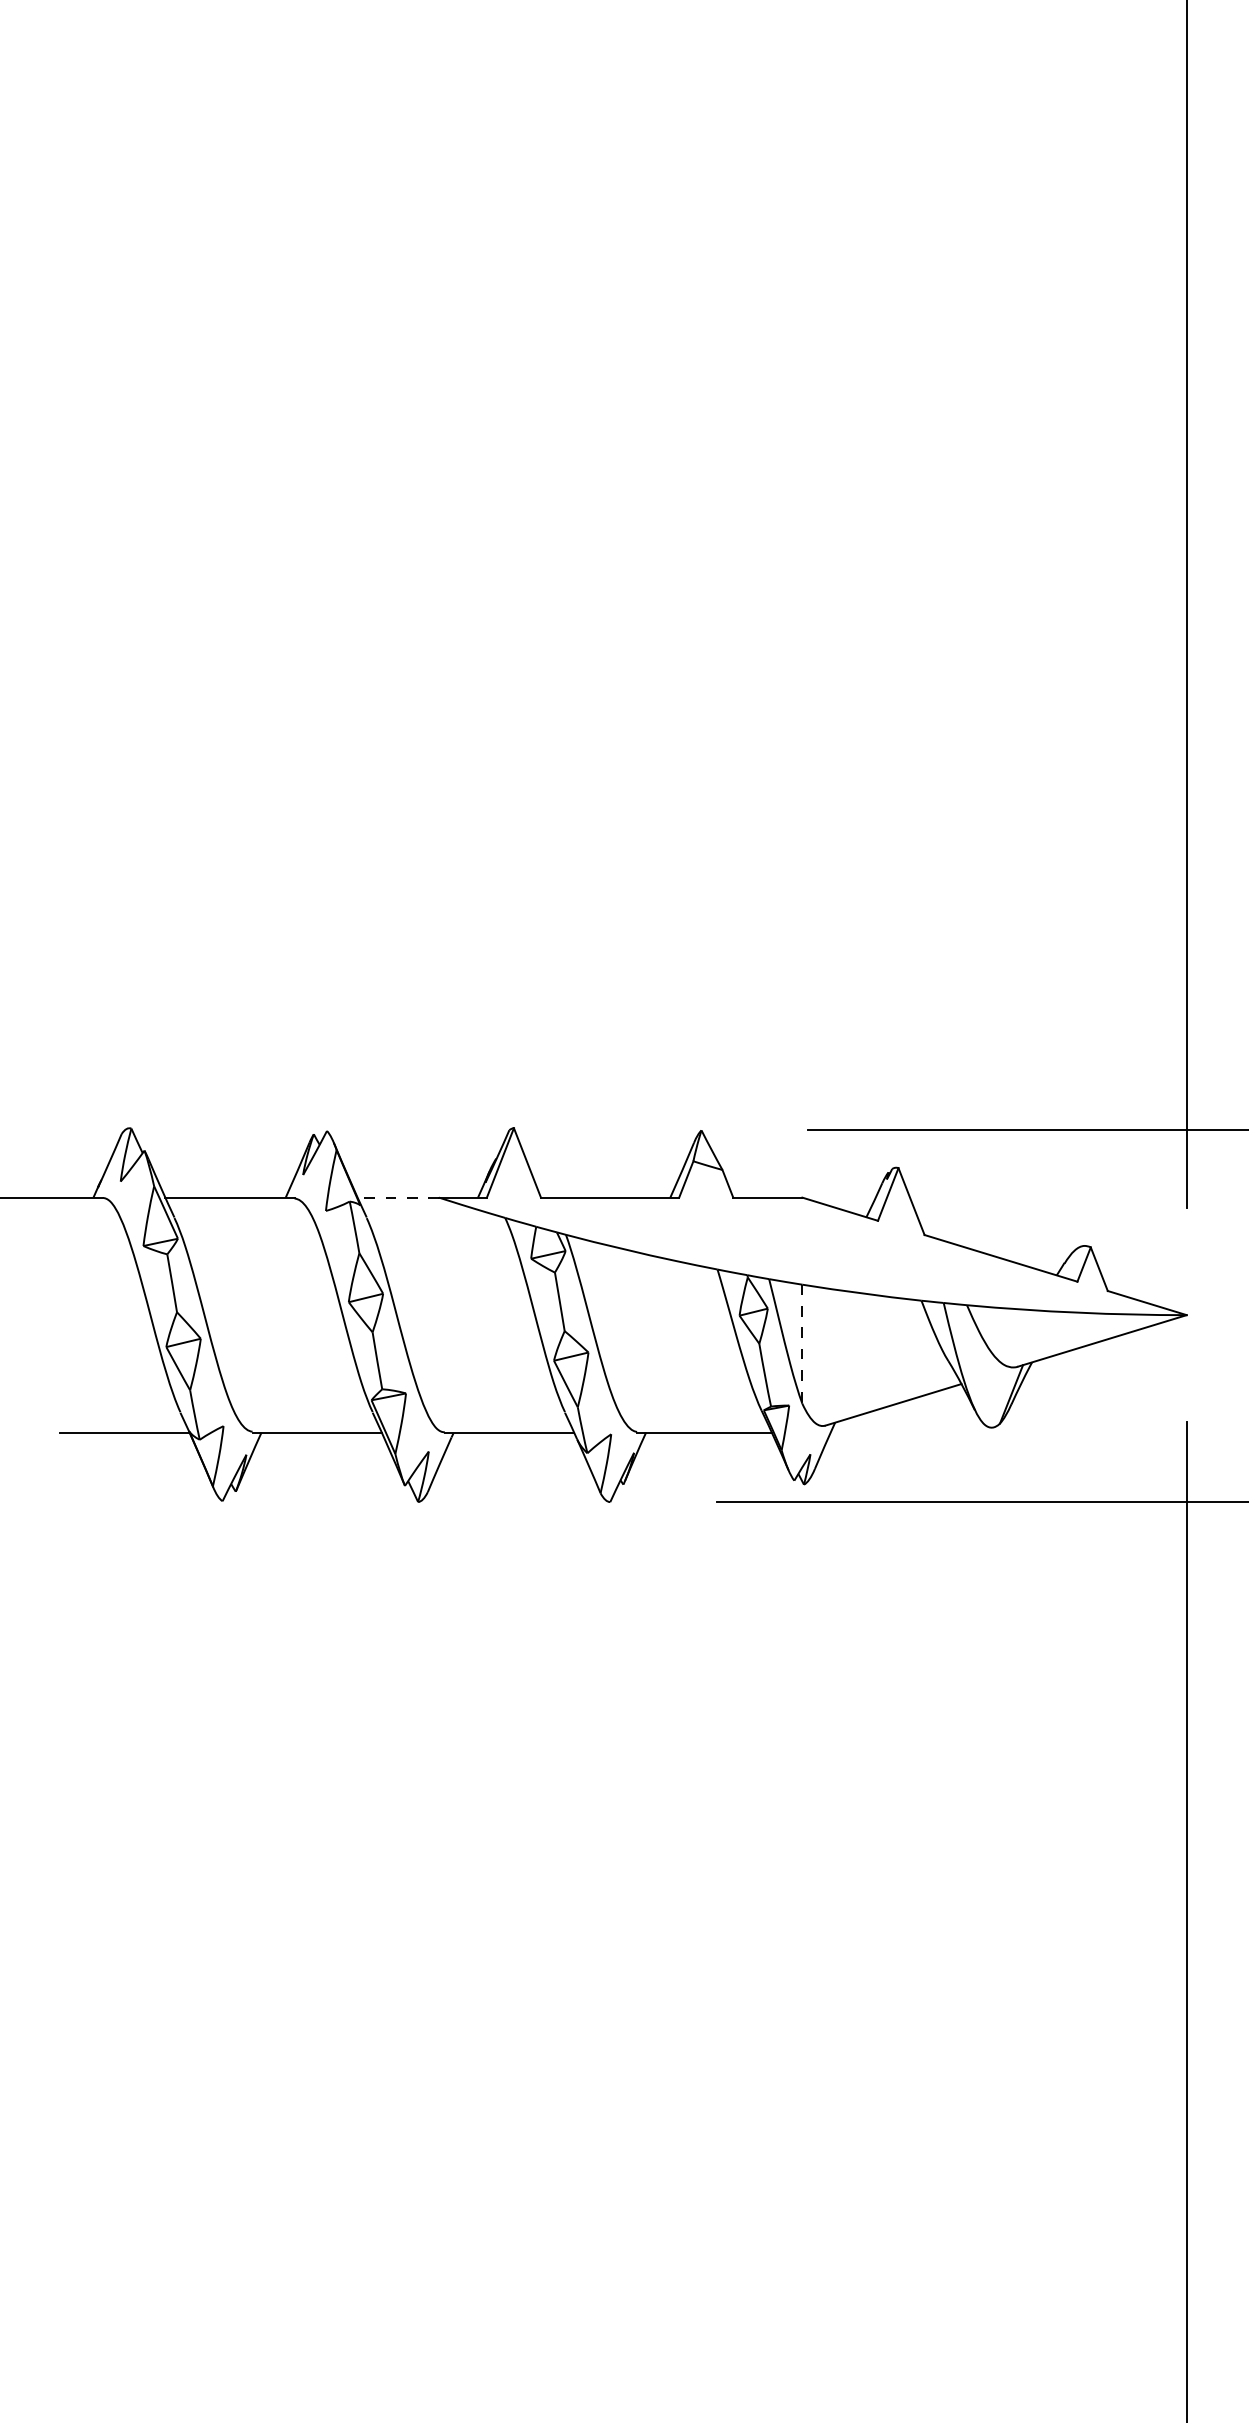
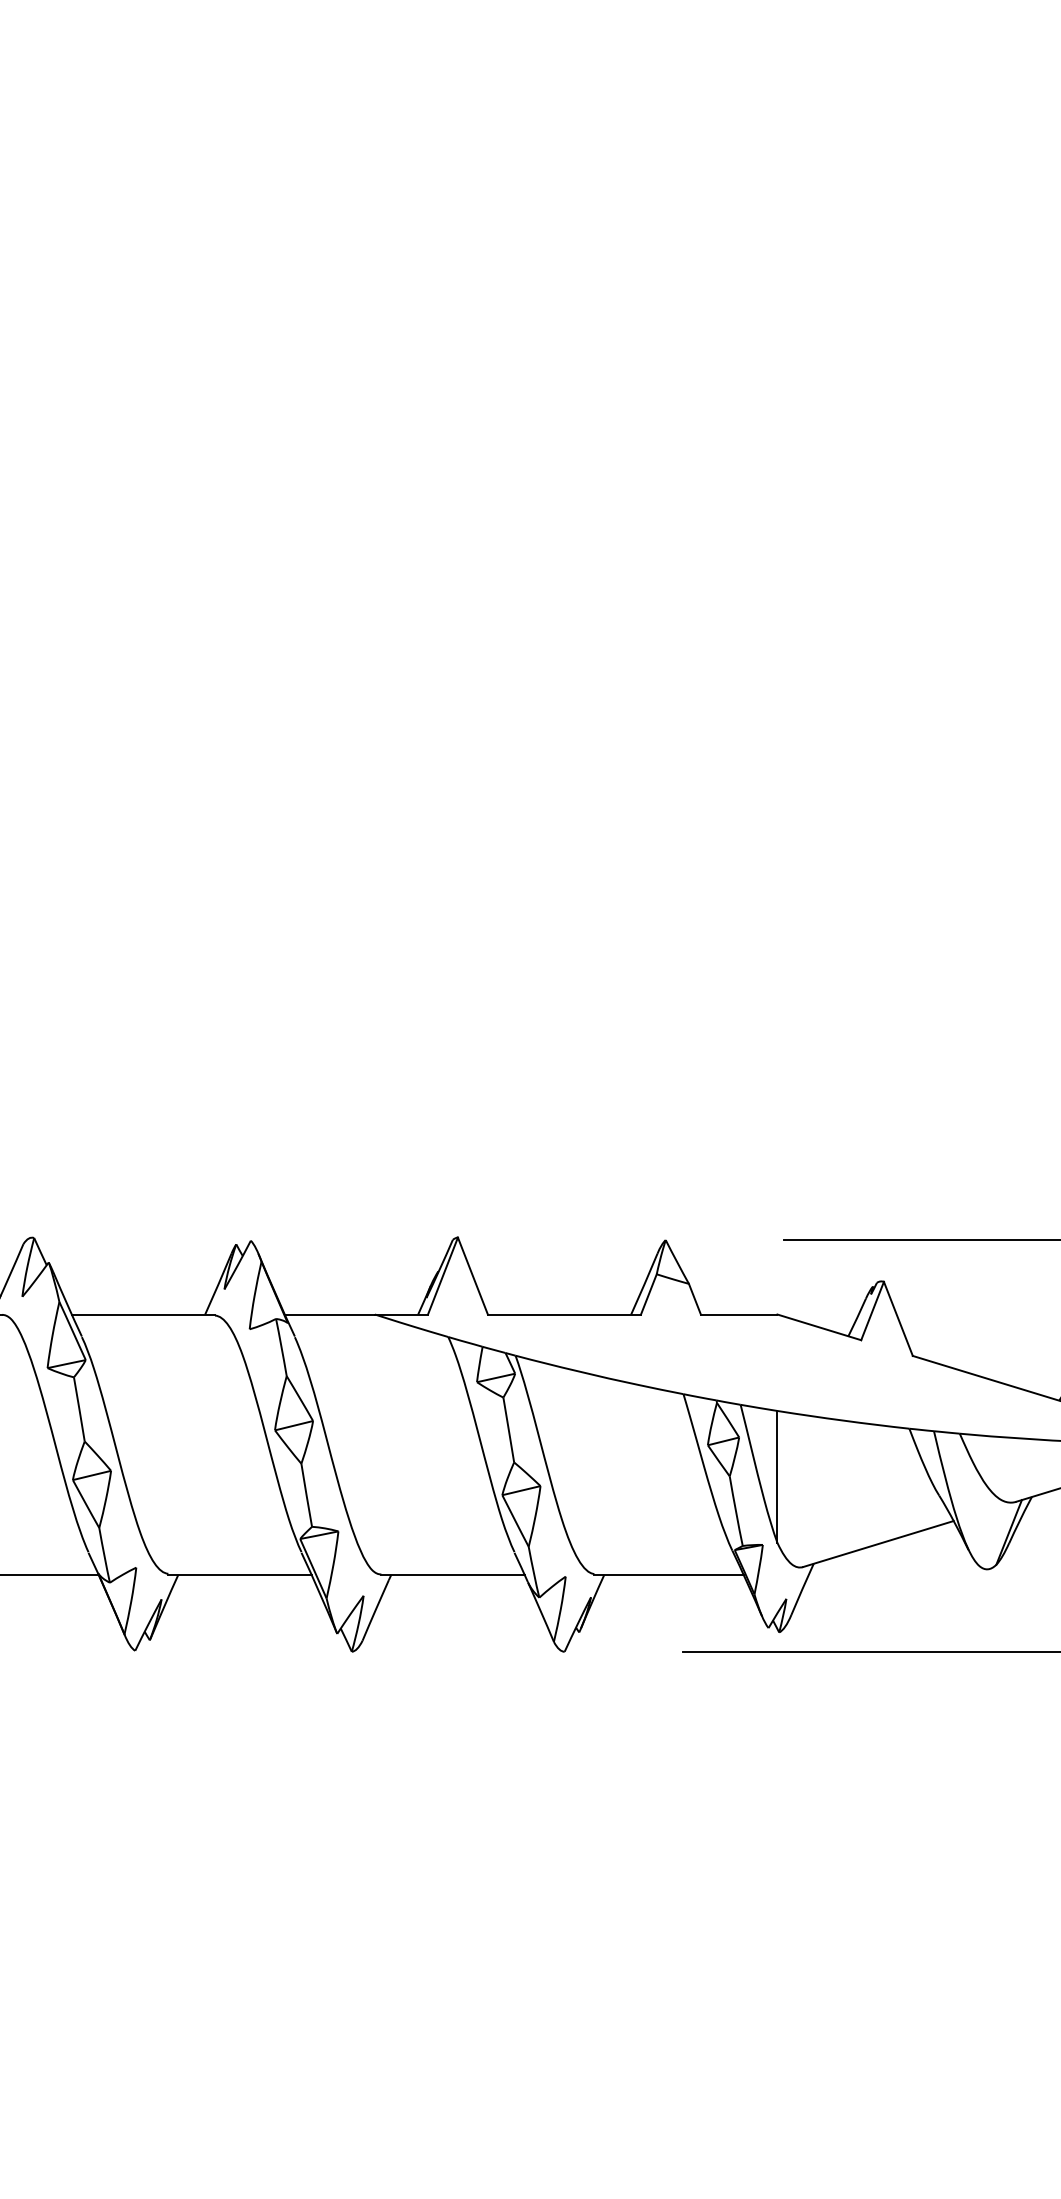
line: (398, 1197) -> (330, 1314), dashed -> solid
line: (802, 1344) -> (777, 1477), dashed -> solid

